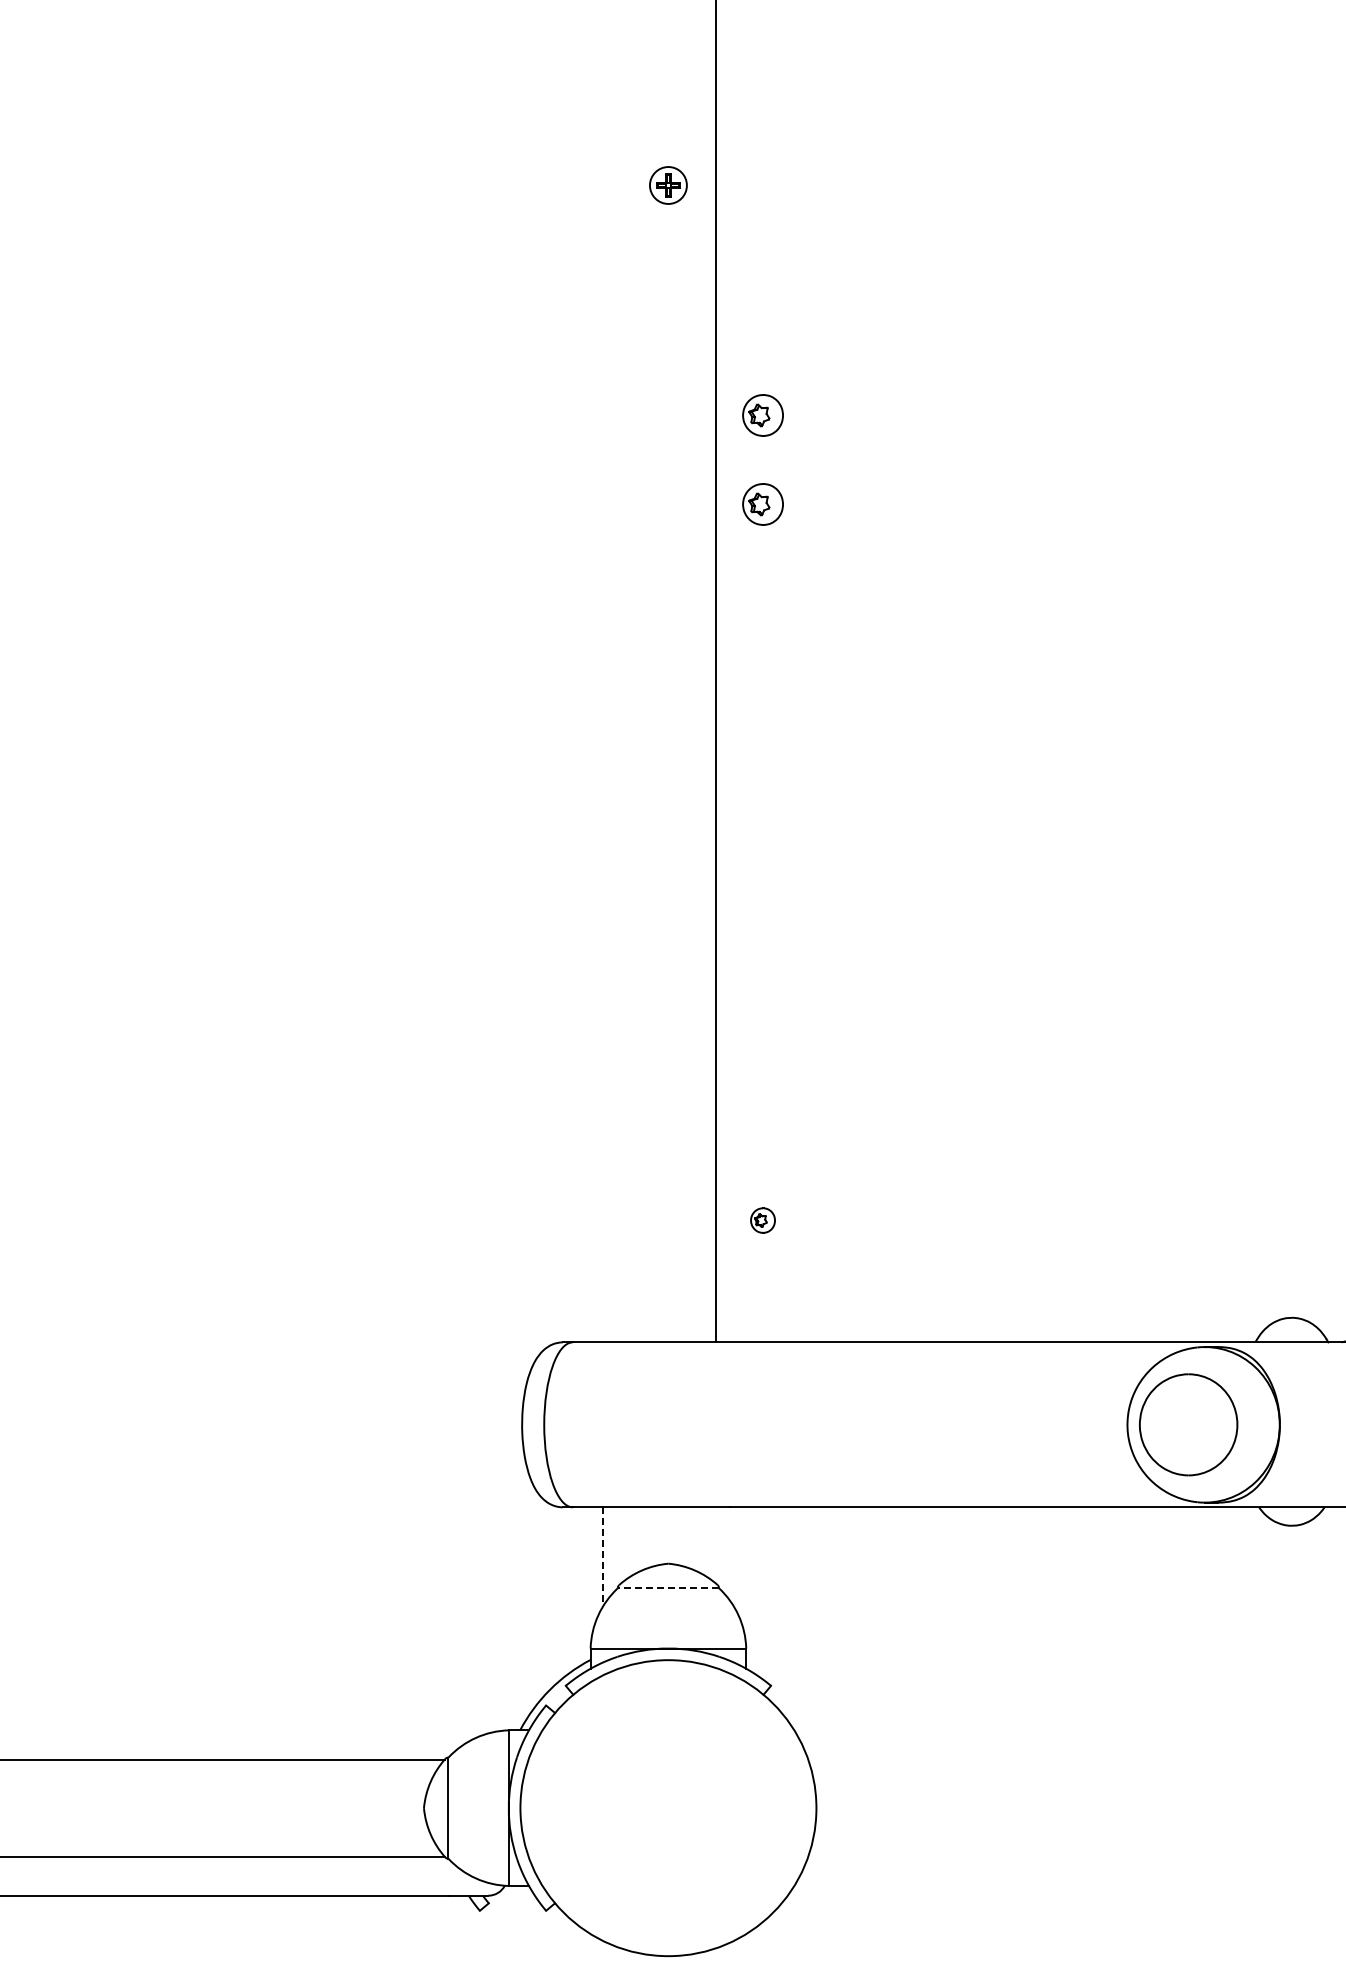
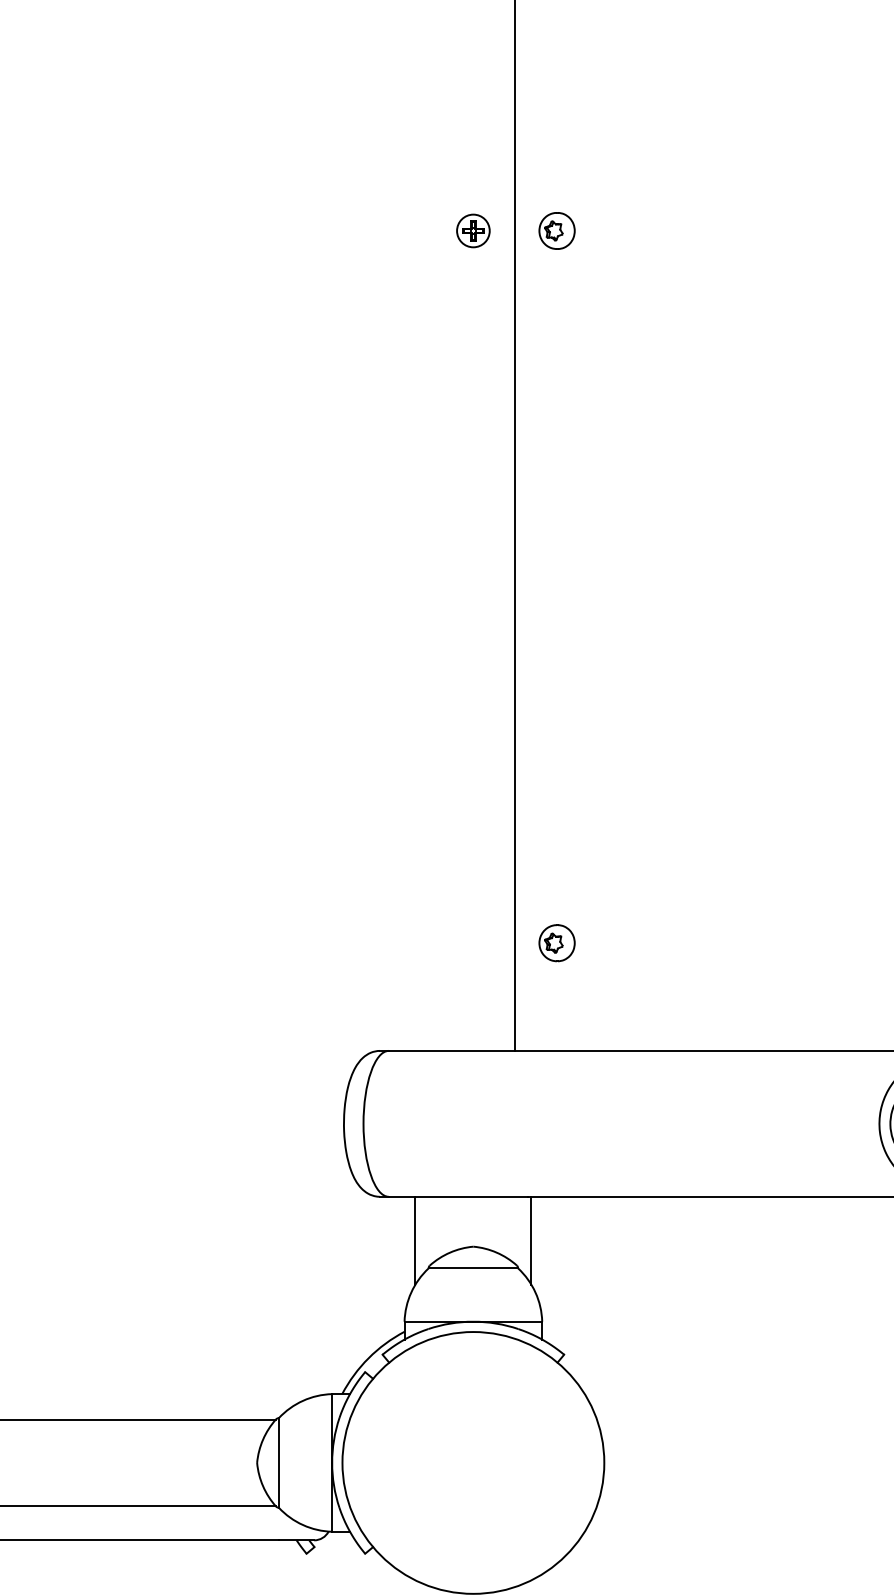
part: (668, 185) -> (473, 230), moved
part: (762, 504) -> (556, 309), removed
part: (762, 1220) -> (556, 943), size x1.67
line: (602, 1556) -> (415, 1240), dashed -> solid
line: (733, 1556) -> (530, 1240), added
line: (668, 1588) -> (473, 1268), dashed -> solid

